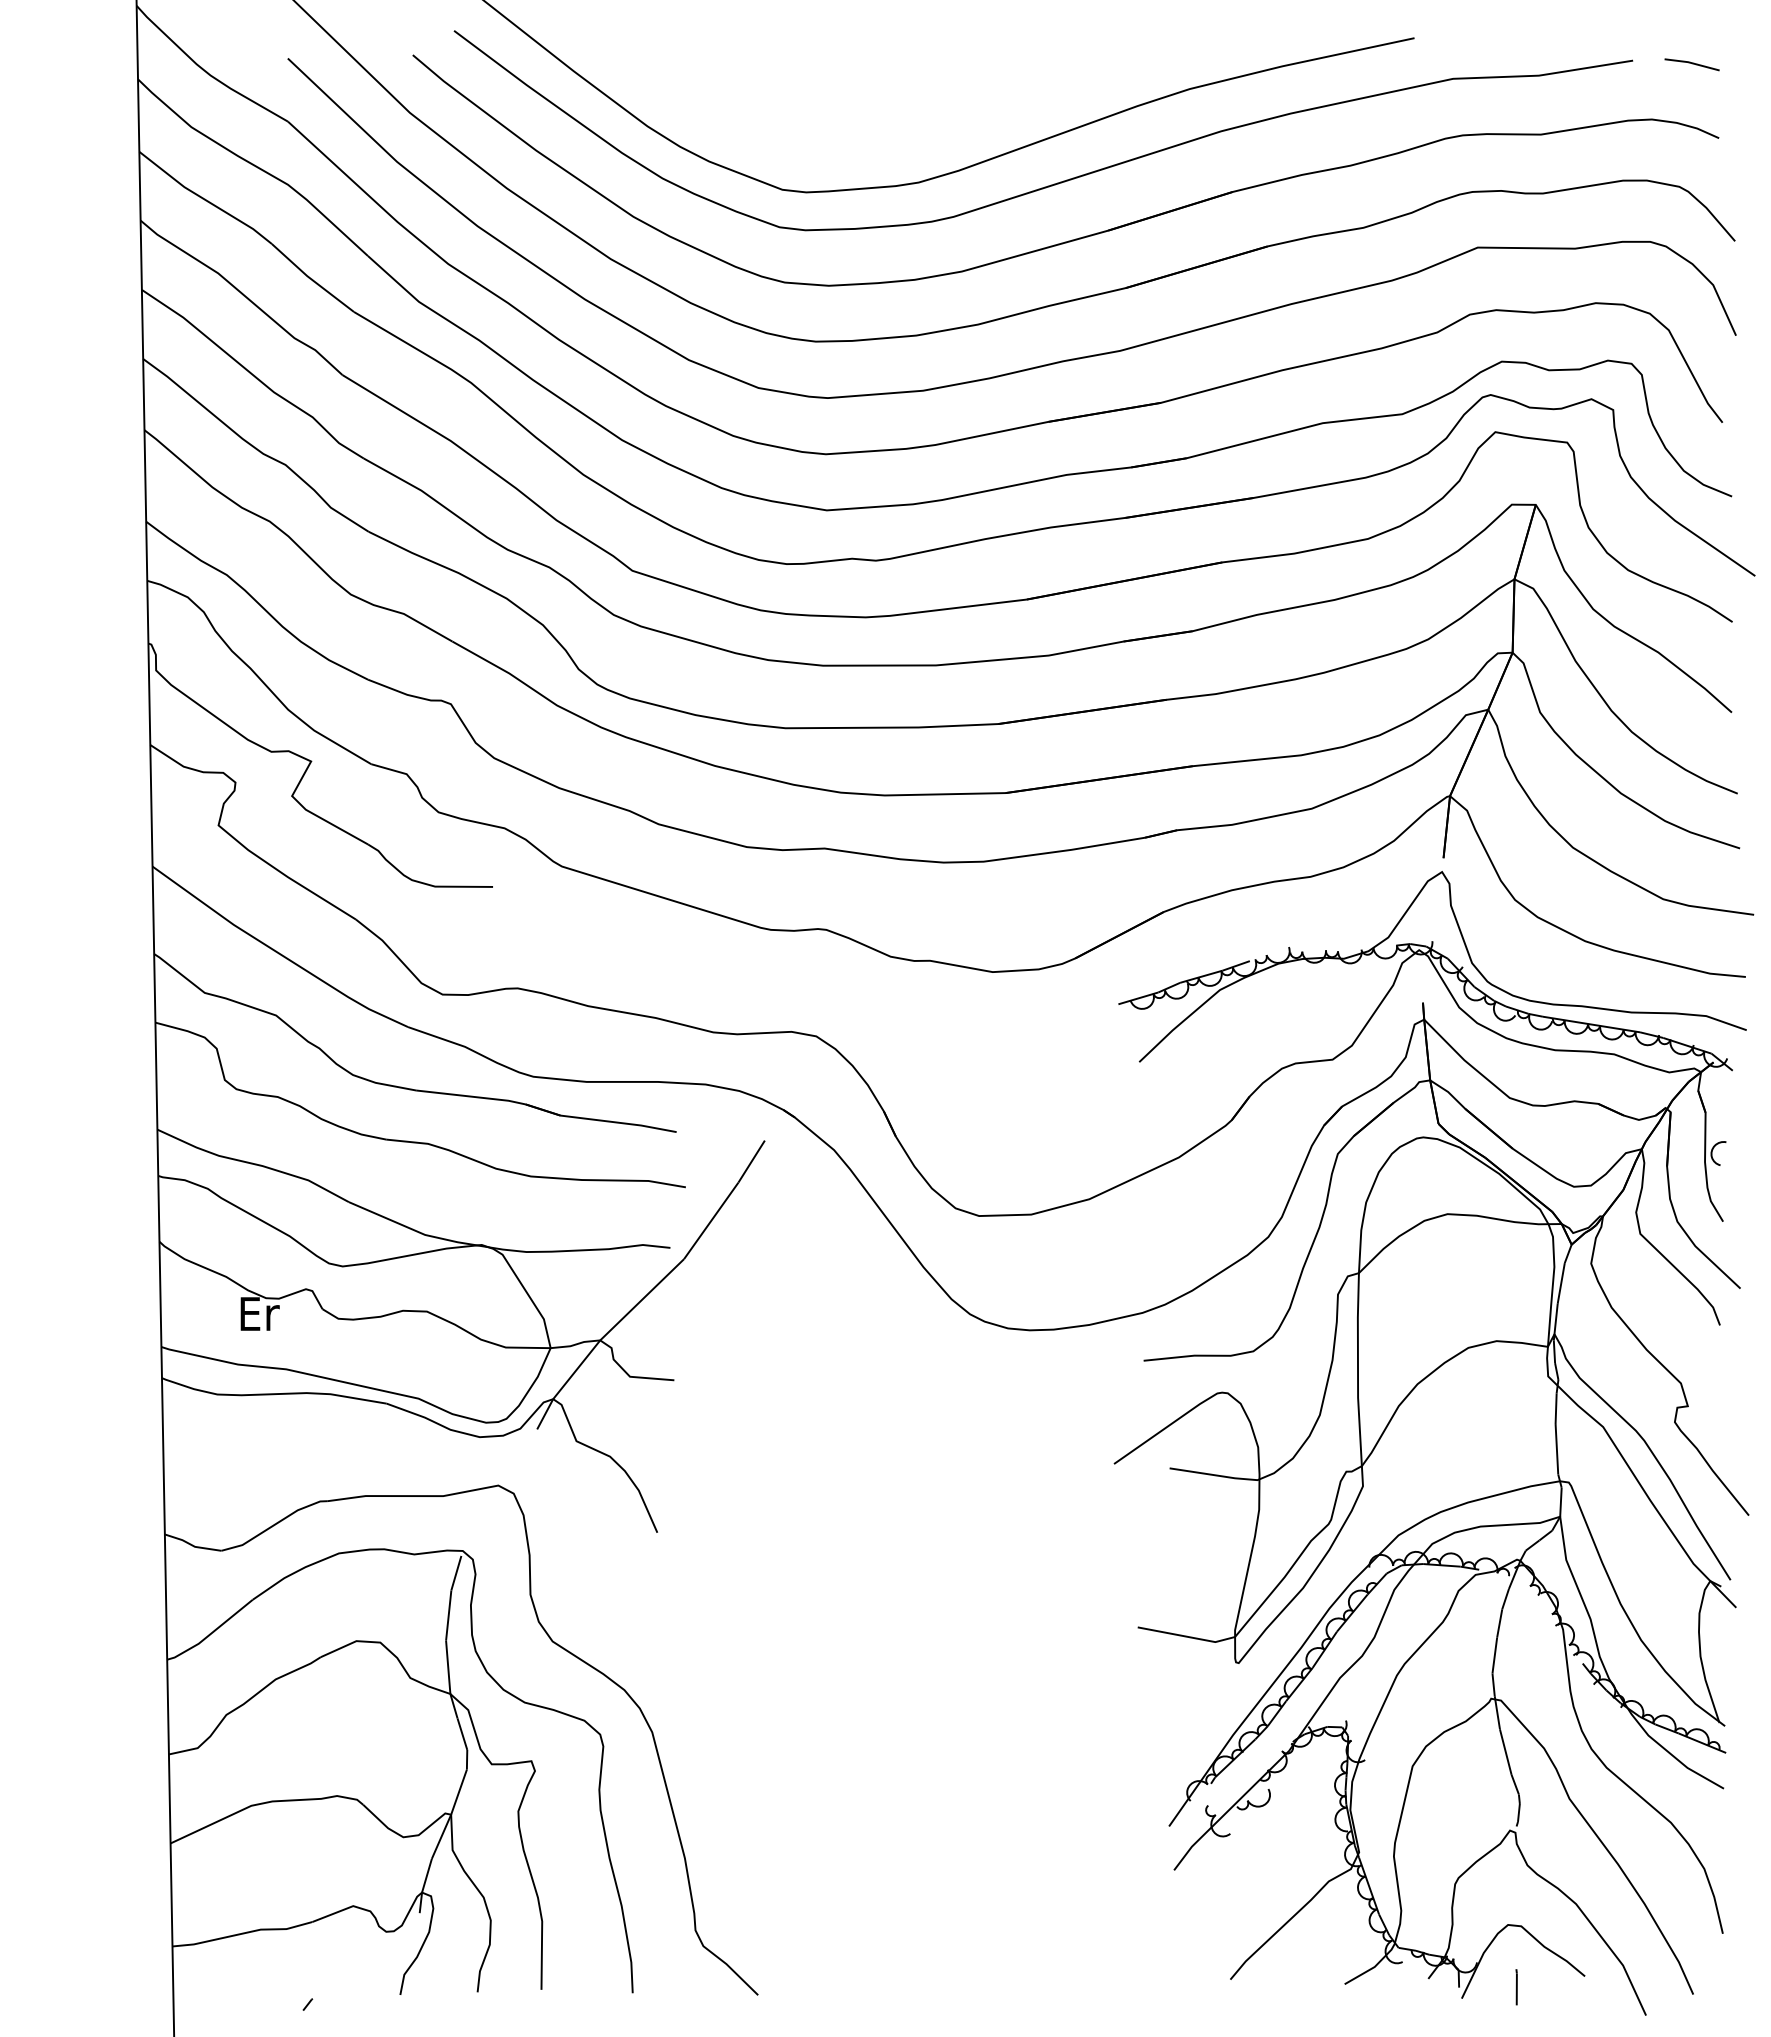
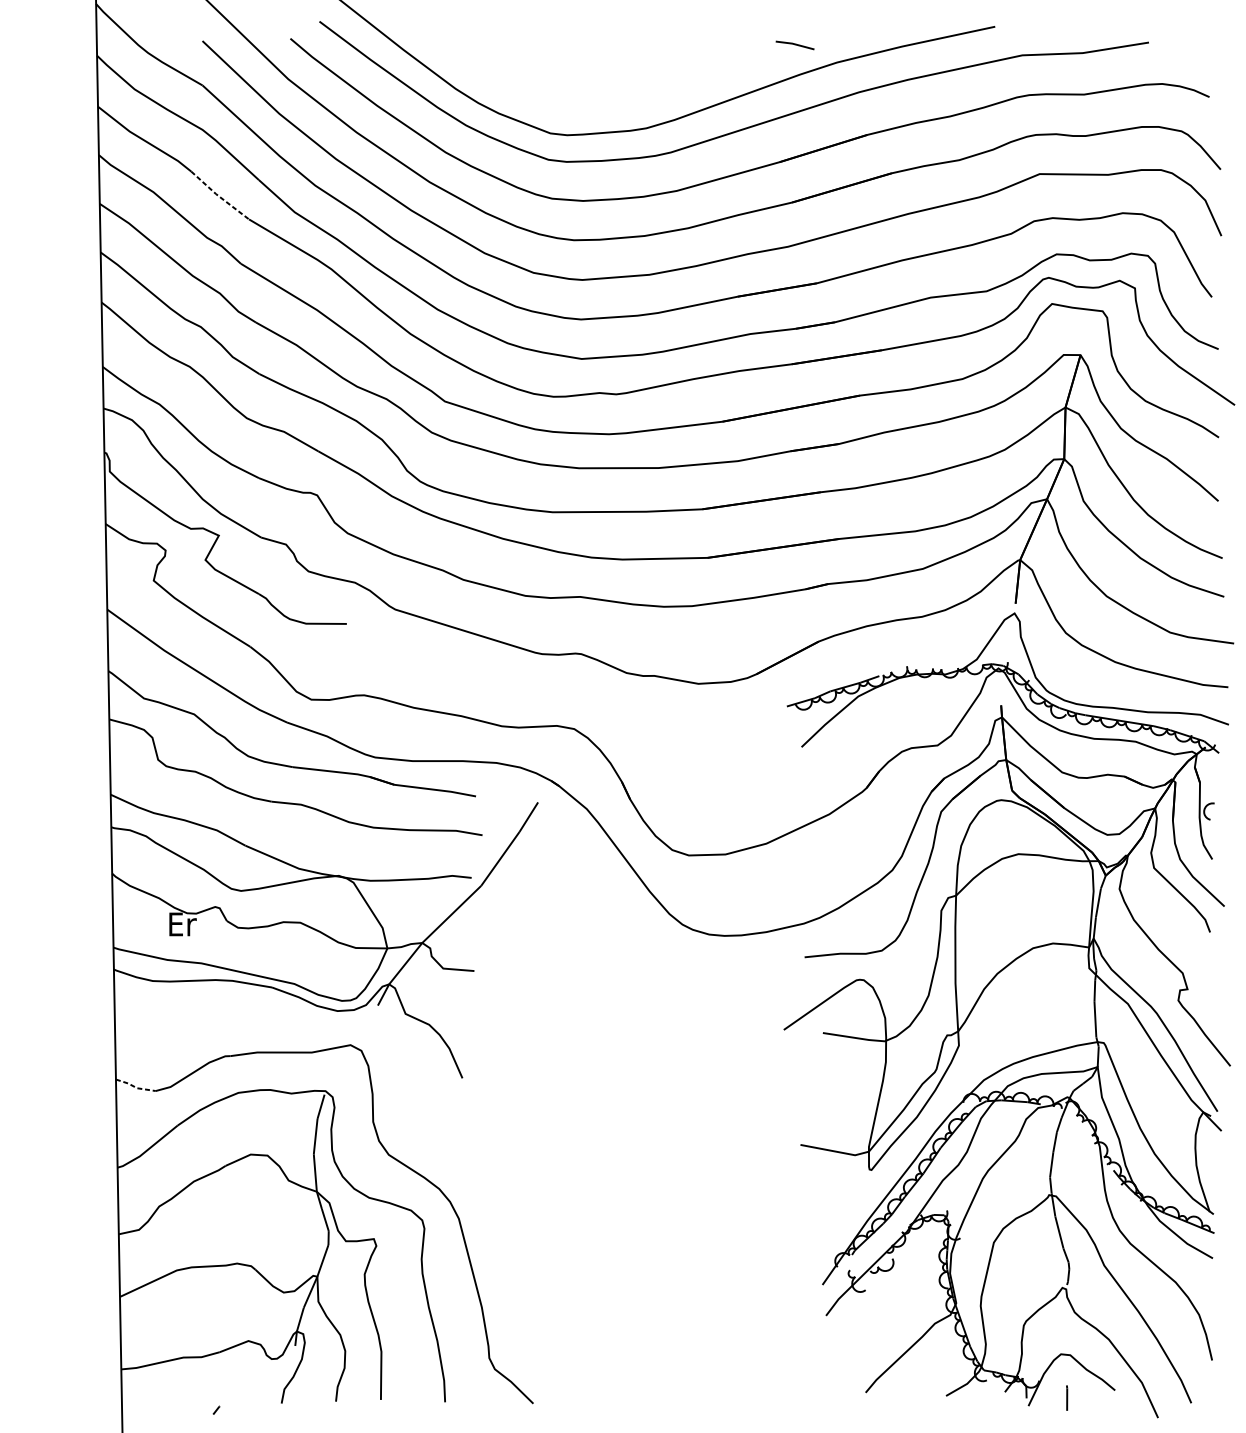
line: (1691, 63) -> (794, 44), moved
line: (311, 279) -> (219, 196), solid -> dashed
line: (192, 1545) -> (135, 1087), solid -> dashed

